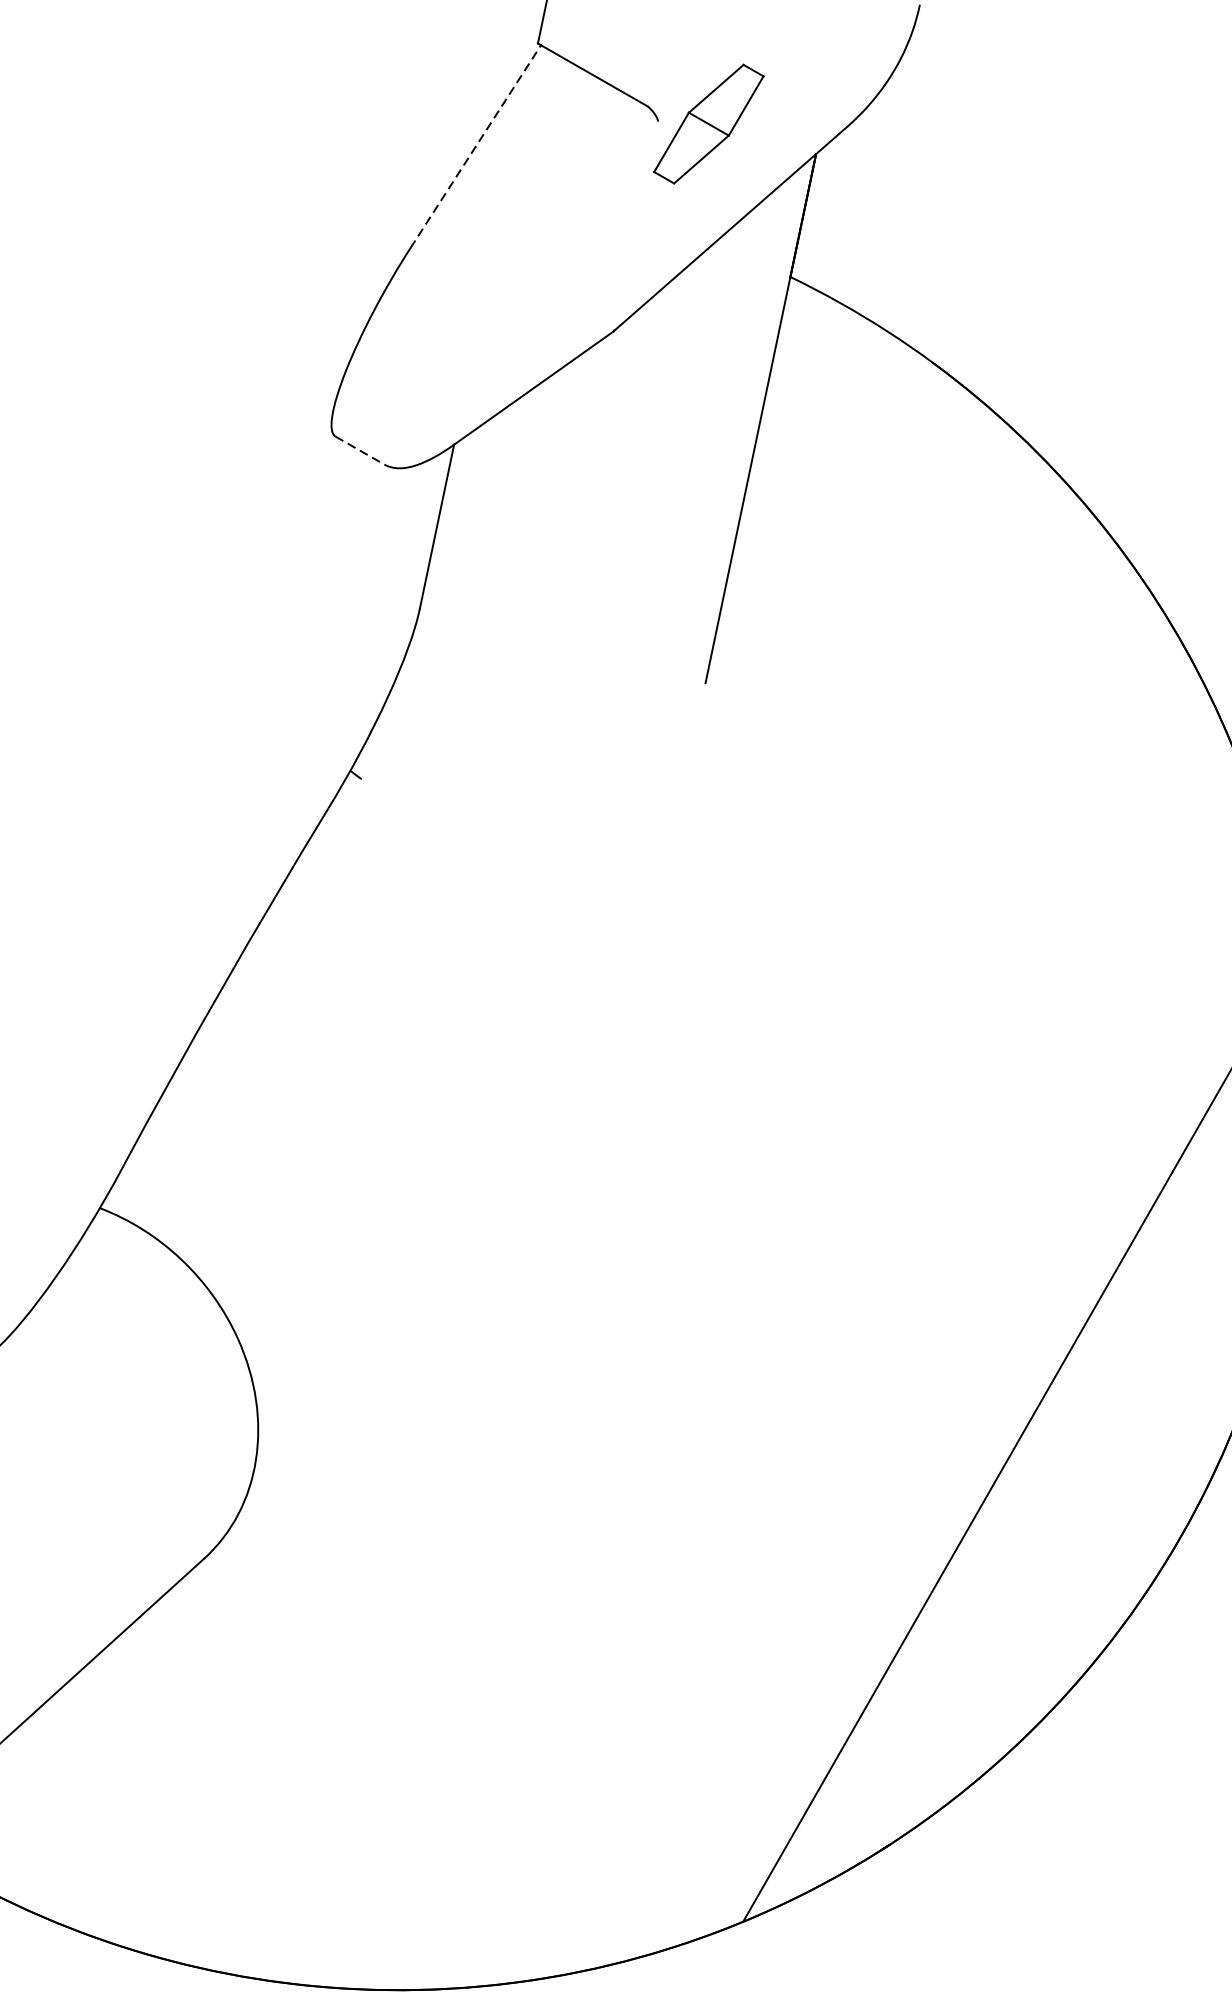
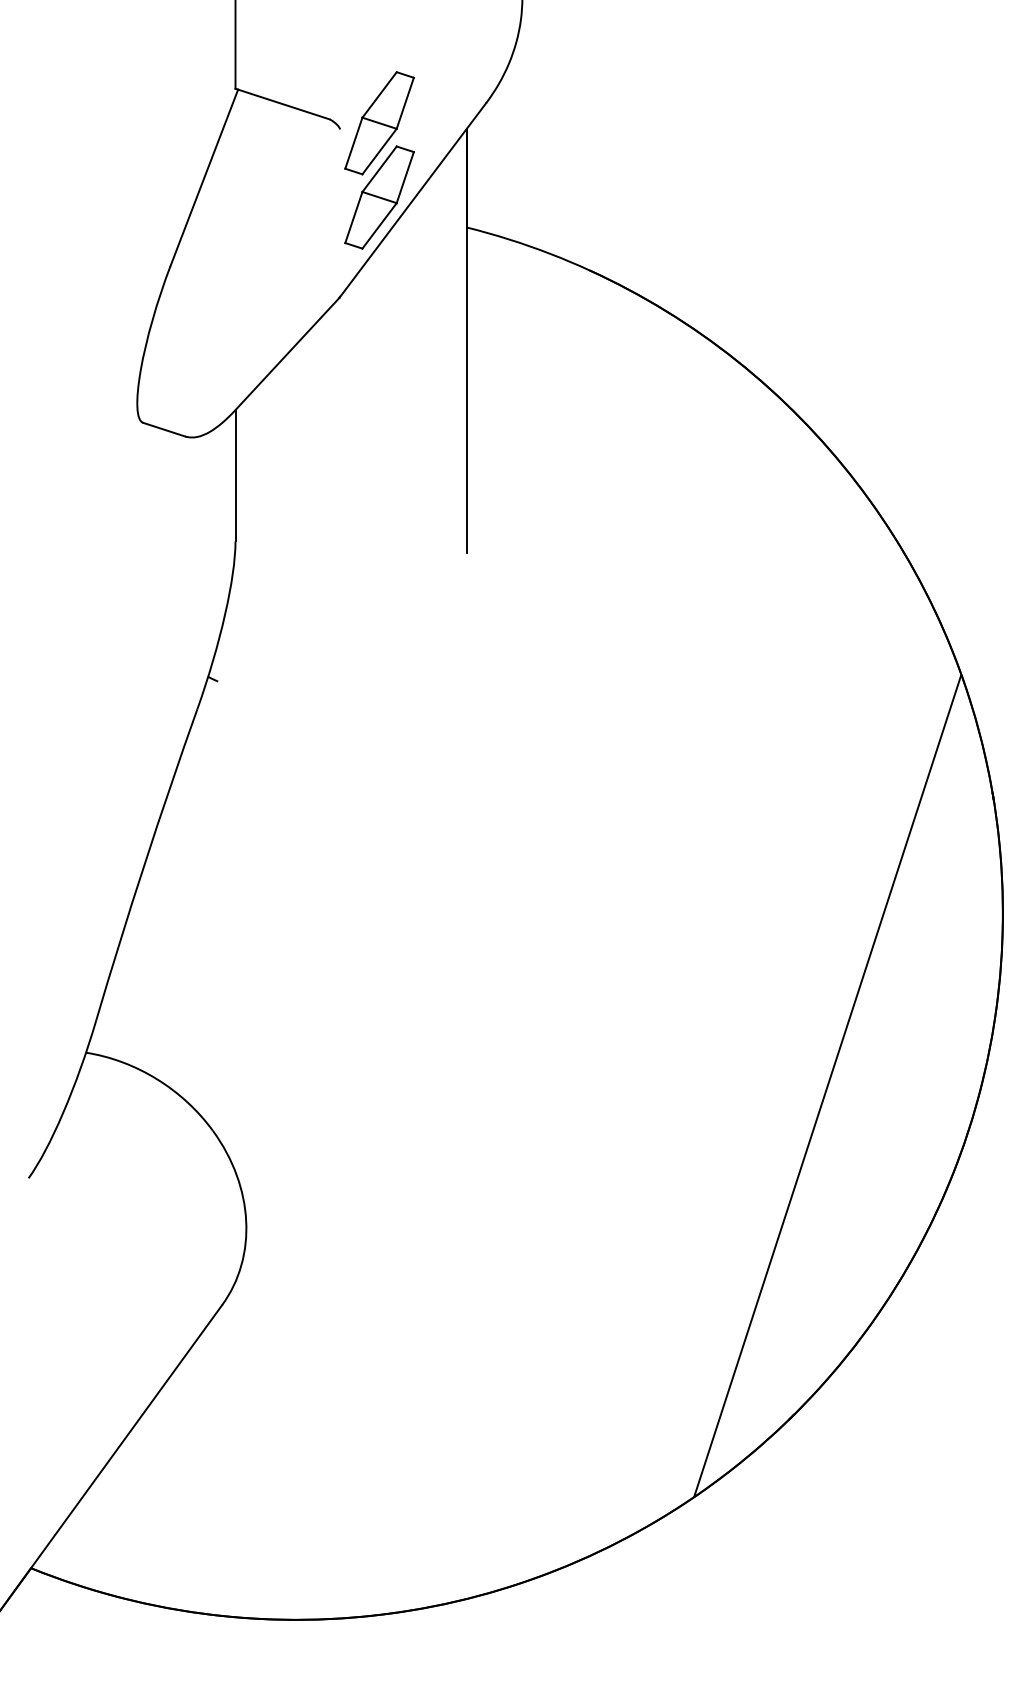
line: (476, 146) -> (204, 177), dashed -> solid
part: (689, 216) -> (379, 197), added
line: (360, 450) -> (164, 429), dashed -> solid

